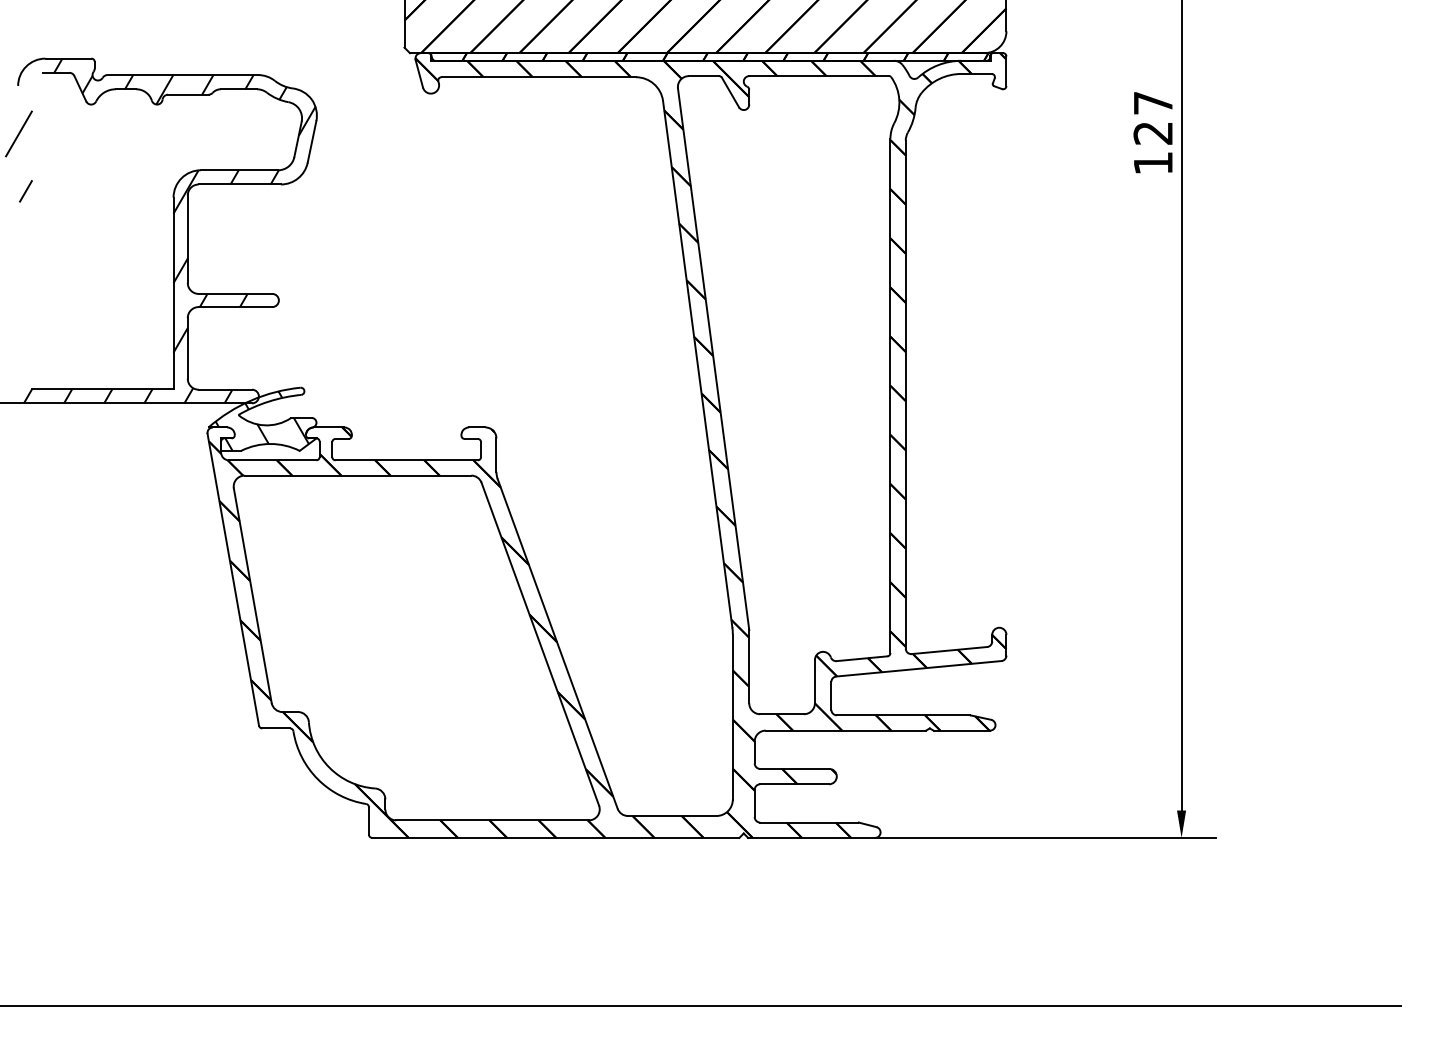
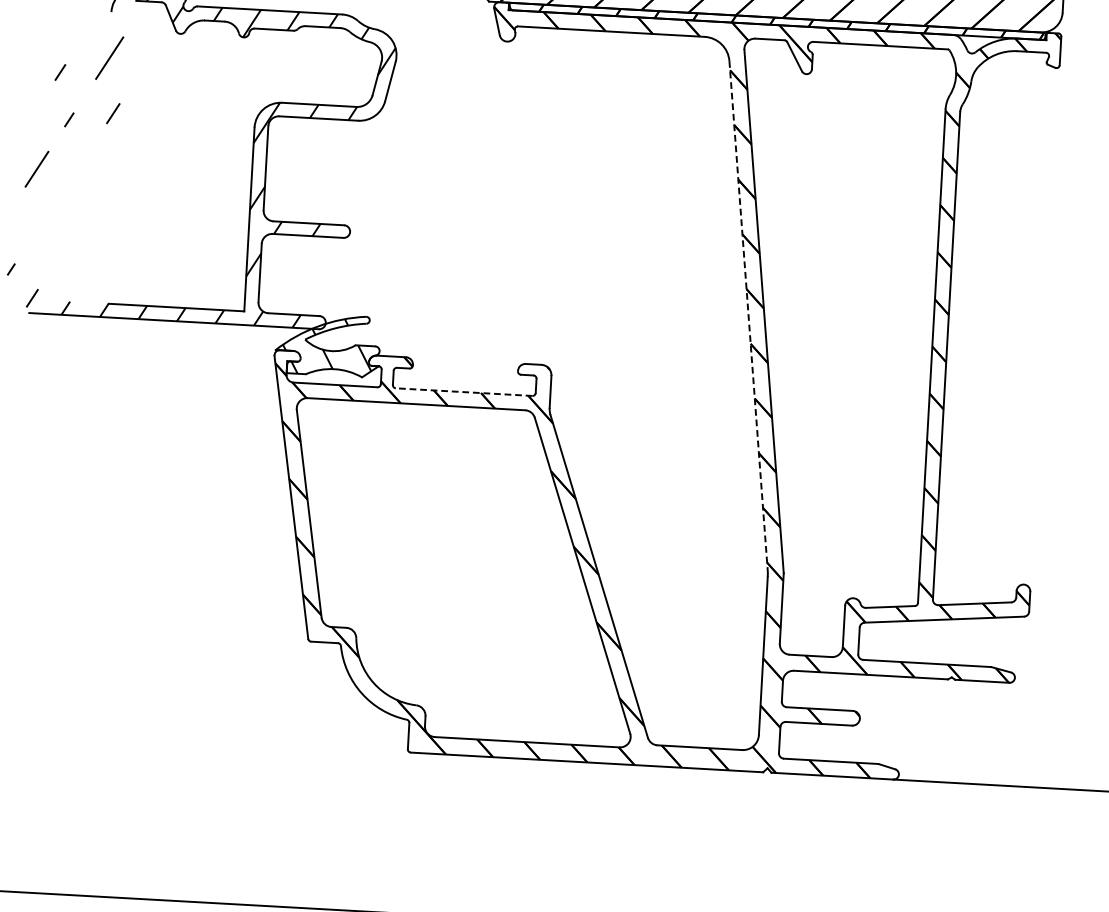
line: (697, 364) -> (748, 315), solid -> dashed
line: (406, 460) -> (463, 392), solid -> dashed

